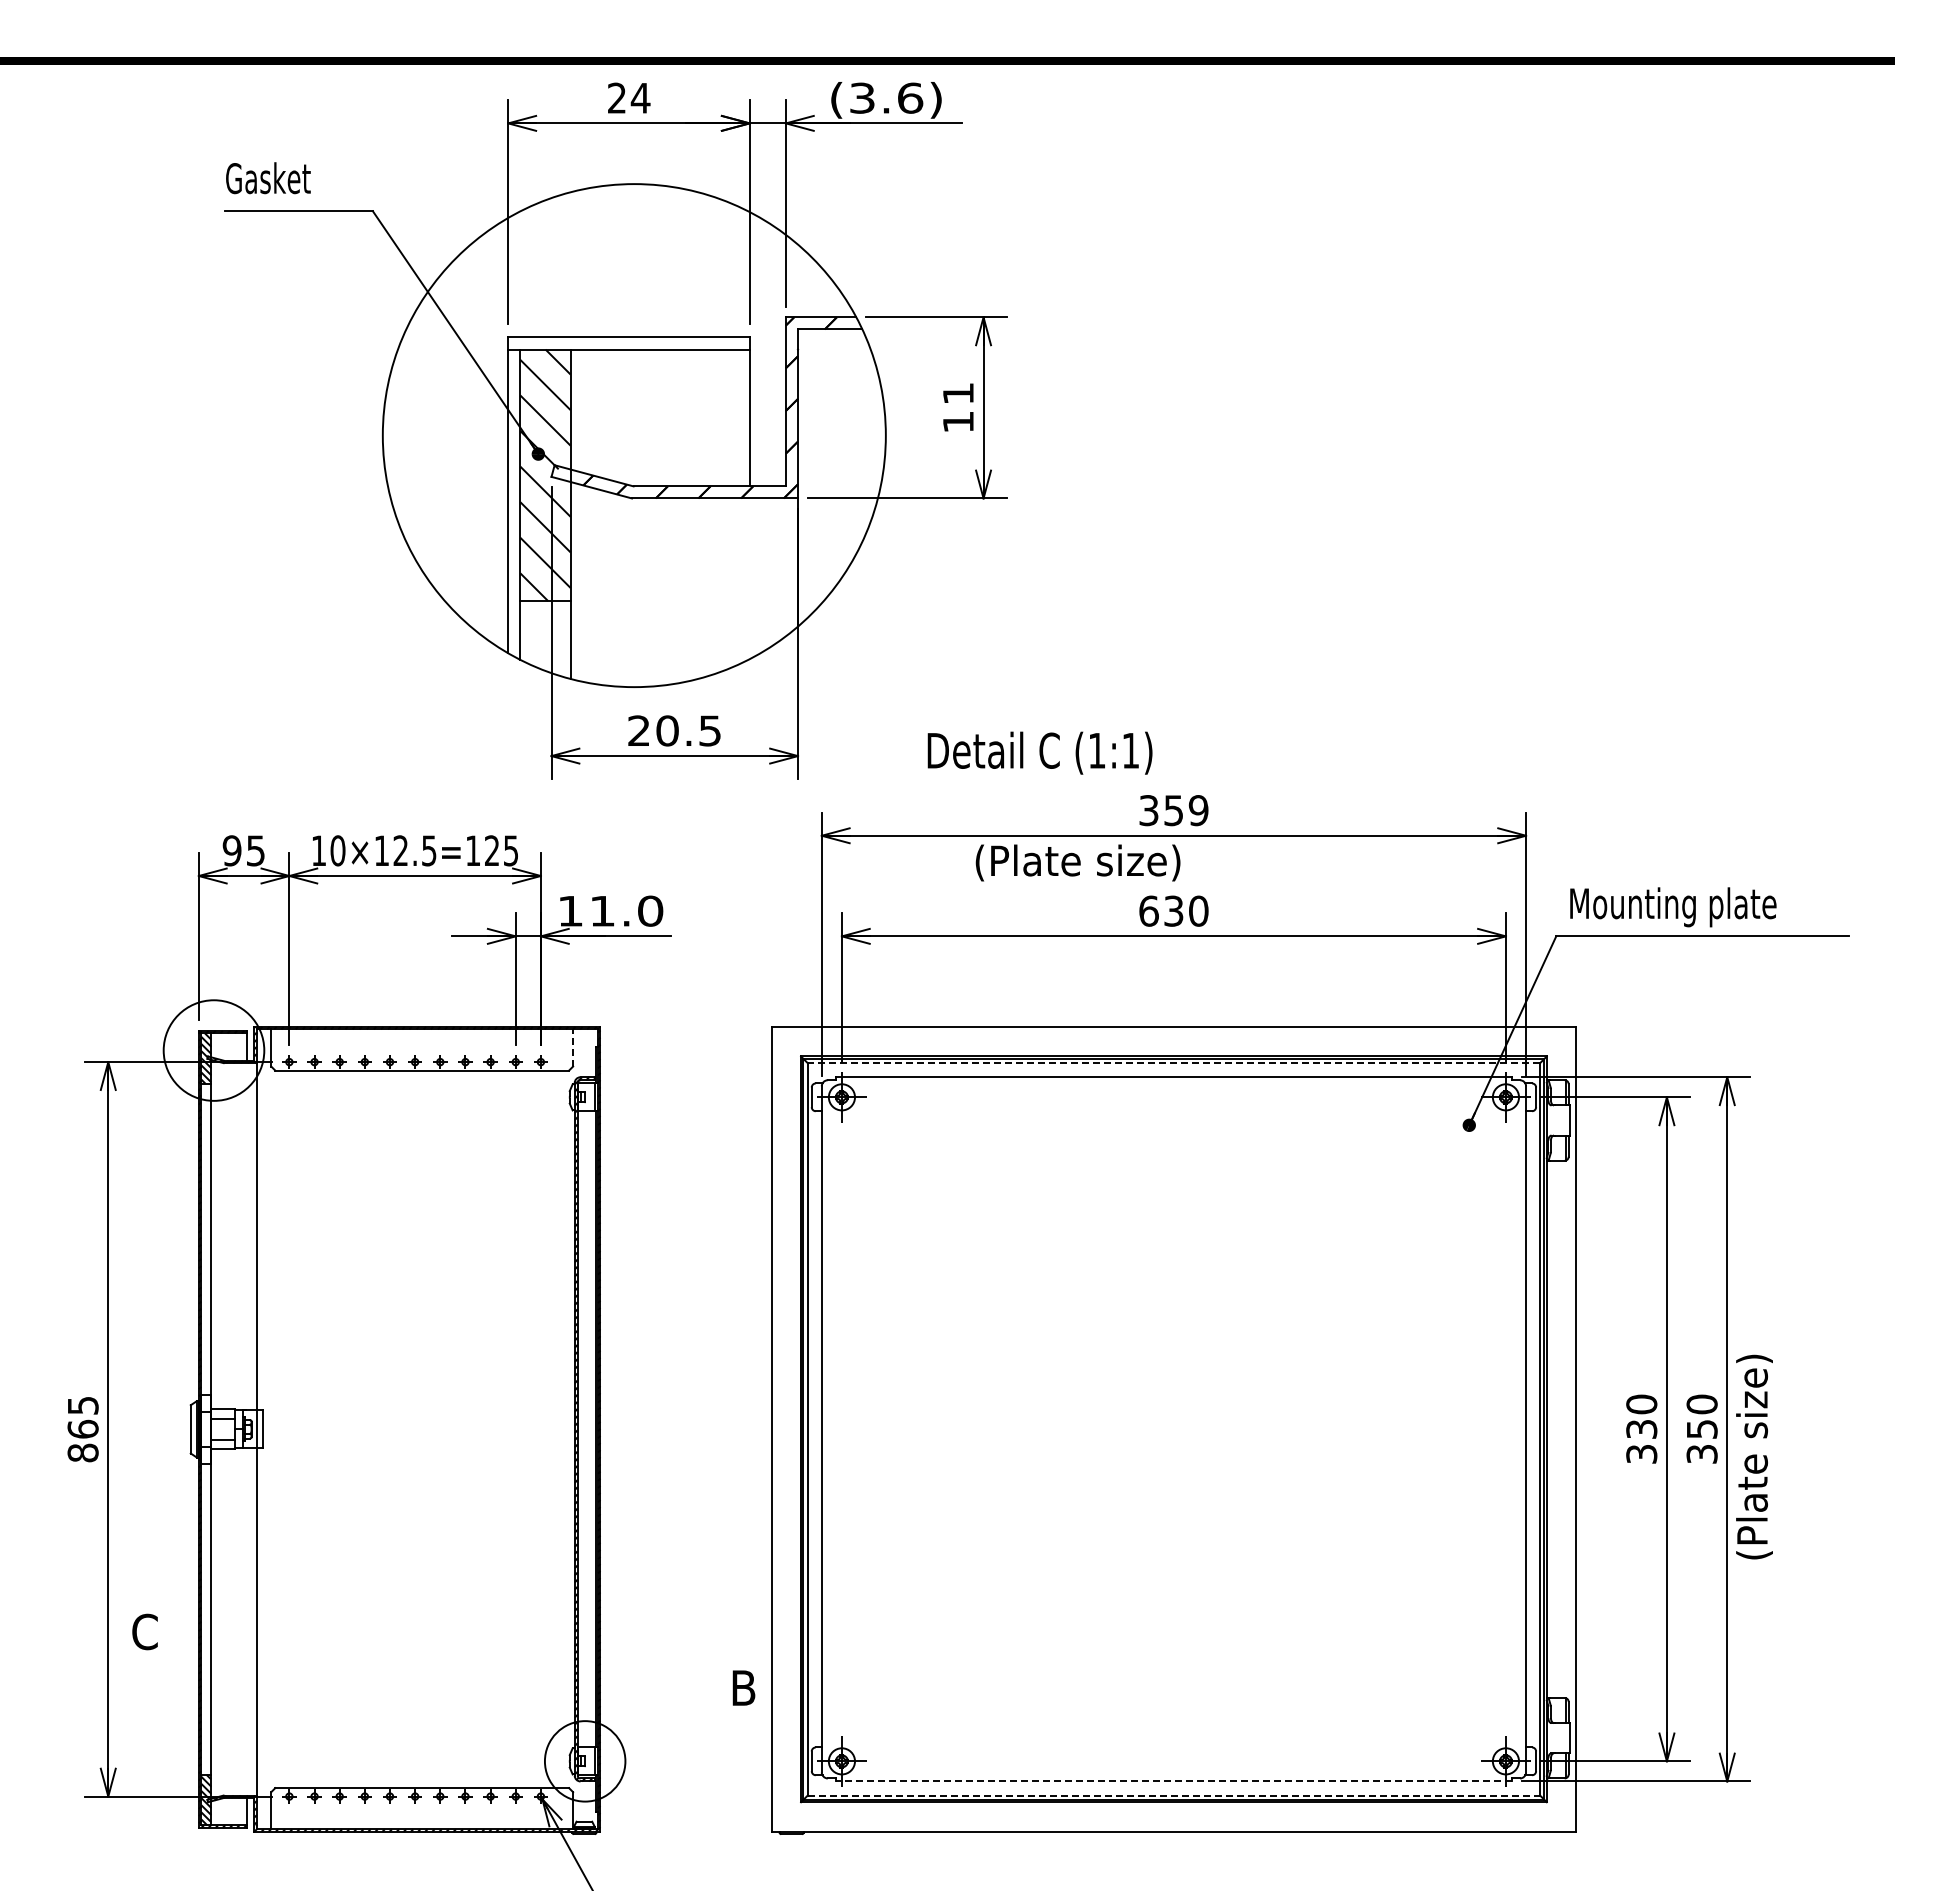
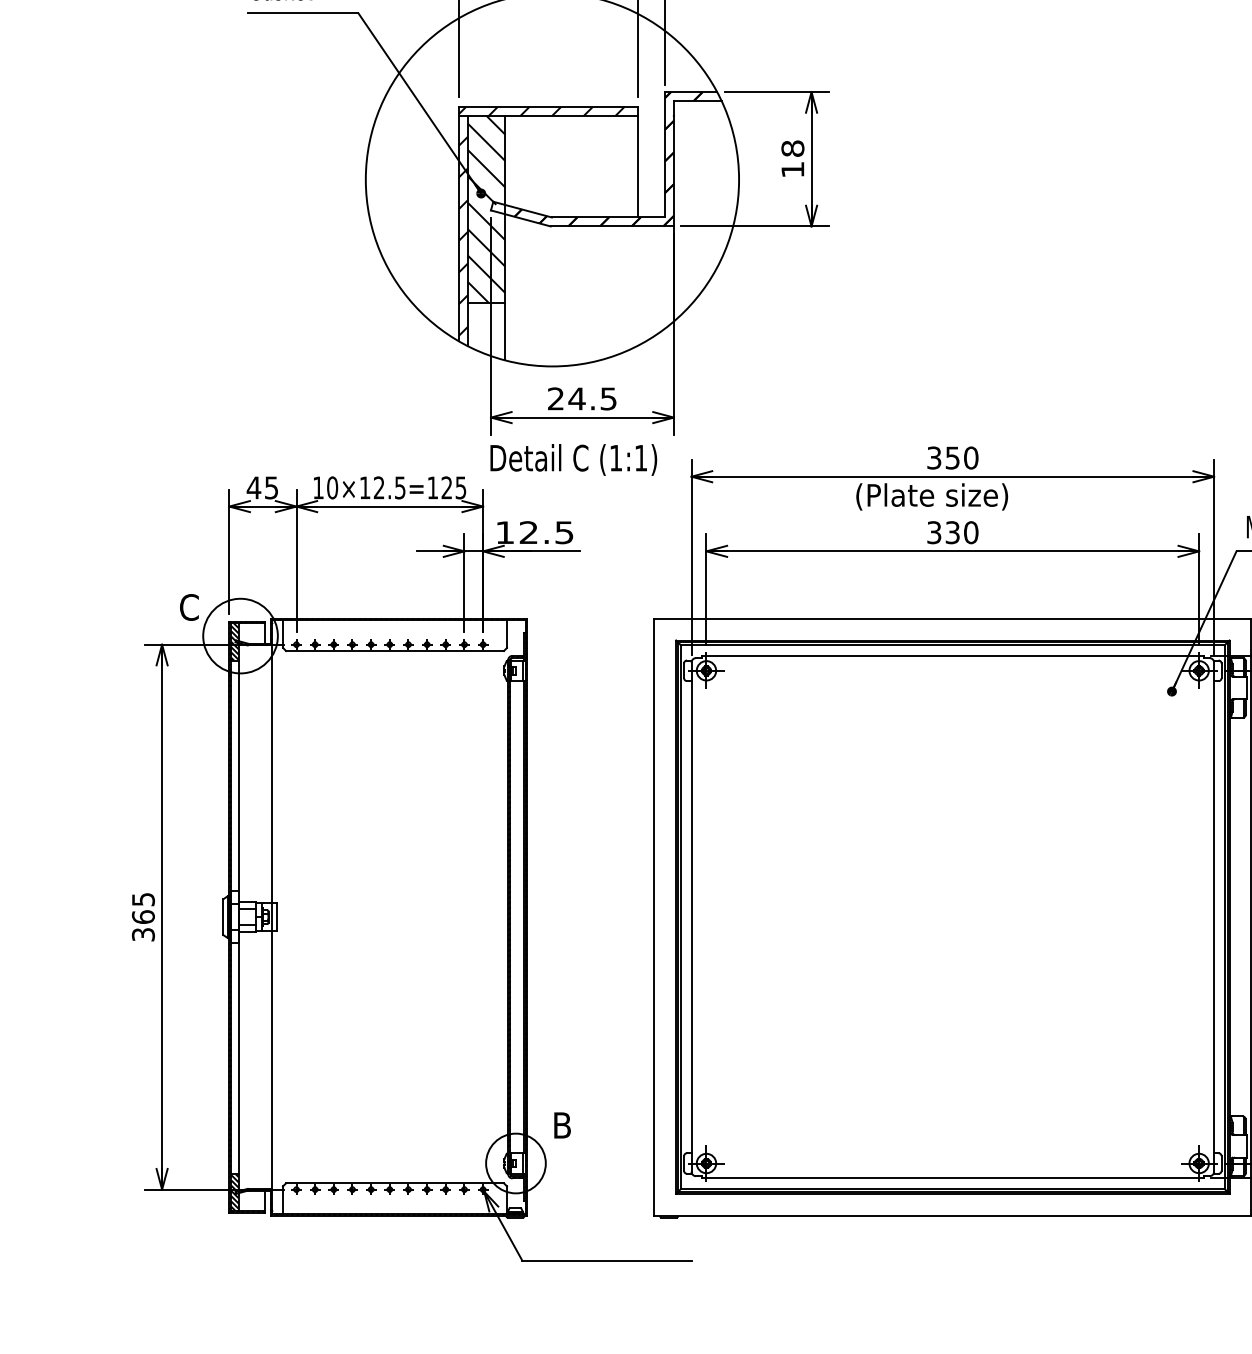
hatch: (619, 343) -> (541, 111), added
text: (957, 393) -> (792, 148), 11 -> 18
hatch: (514, 511) -> (463, 236), added
text: (667, 730) -> (577, 398), 20.5 -> 24.5
text: (1039, 752) -> (573, 459), moved
text: (1198, 810) -> (971, 457), 359 -> 350
text: (231, 850) -> (253, 487), 95 -> 45
text: (1077, 862) -> (931, 496), moved
text: (626, 910) -> (546, 532), 11.0 -> 12.5
text: (1148, 910) -> (933, 532), 630 -> 330
line: (573, 1047) -> (507, 633), dashed -> solid
line: (1173, 1063) -> (952, 645), dashed -> solid
text: (82, 1452) -> (142, 934), 865 -> 365
text: (144, 1631) -> (188, 607), moved
text: (743, 1687) -> (562, 1125), moved
line: (1173, 1781) -> (952, 1178), dashed -> solid
line: (1174, 1795) -> (953, 1188), dashed -> solid

